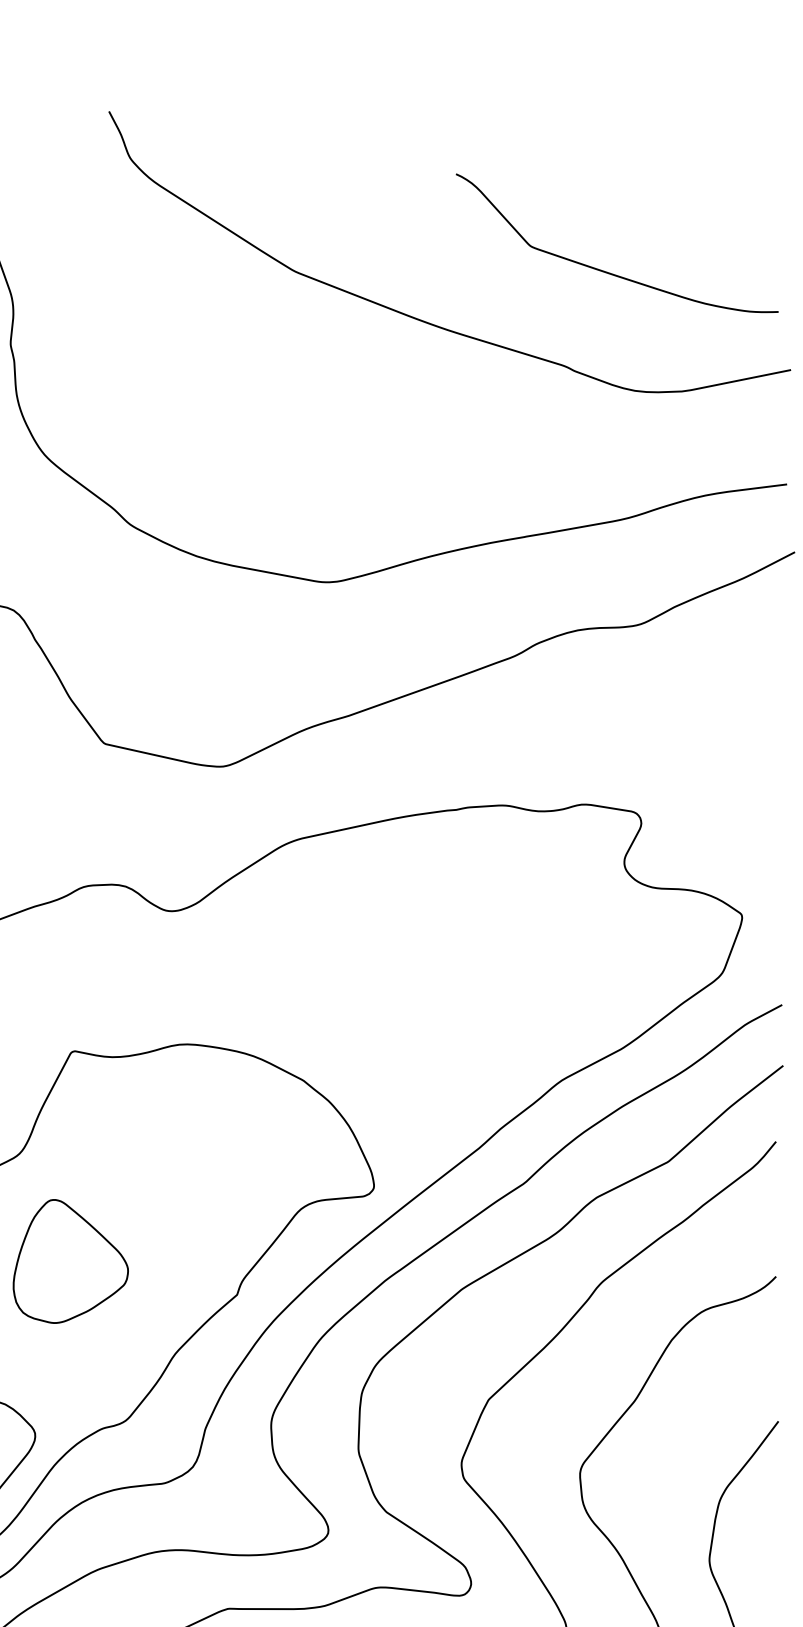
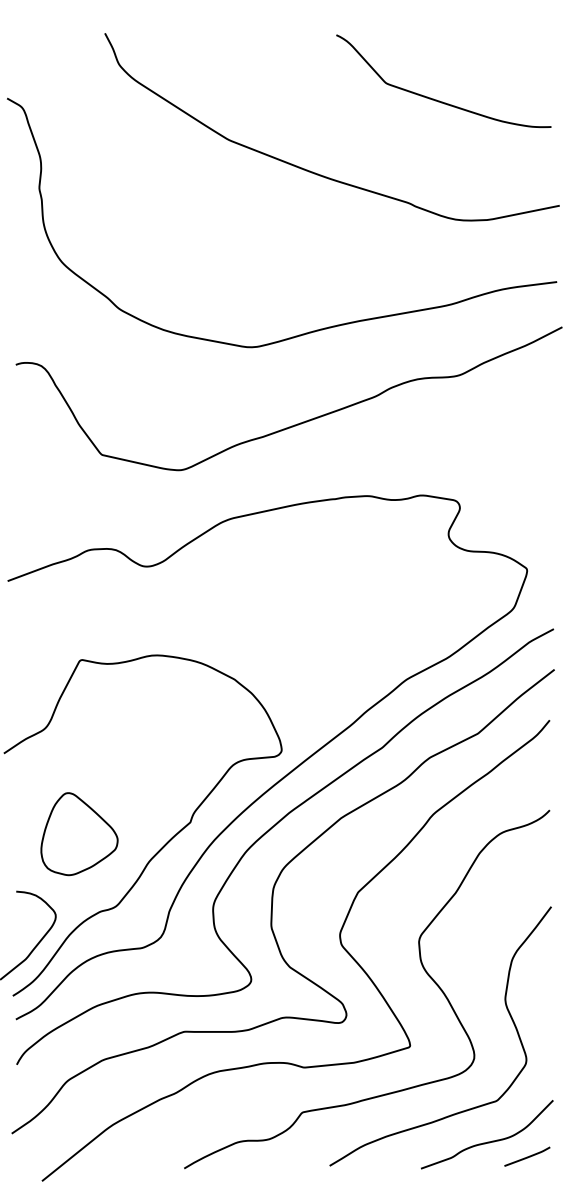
curve: (606, 270) -> (436, 99), moved
part: (70, 1261) -> (79, 834), moved

